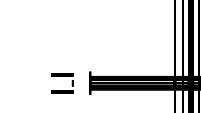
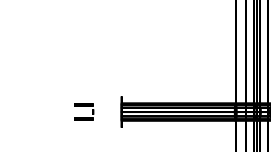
part: (62, 82) -> (84, 111), size x0.62

